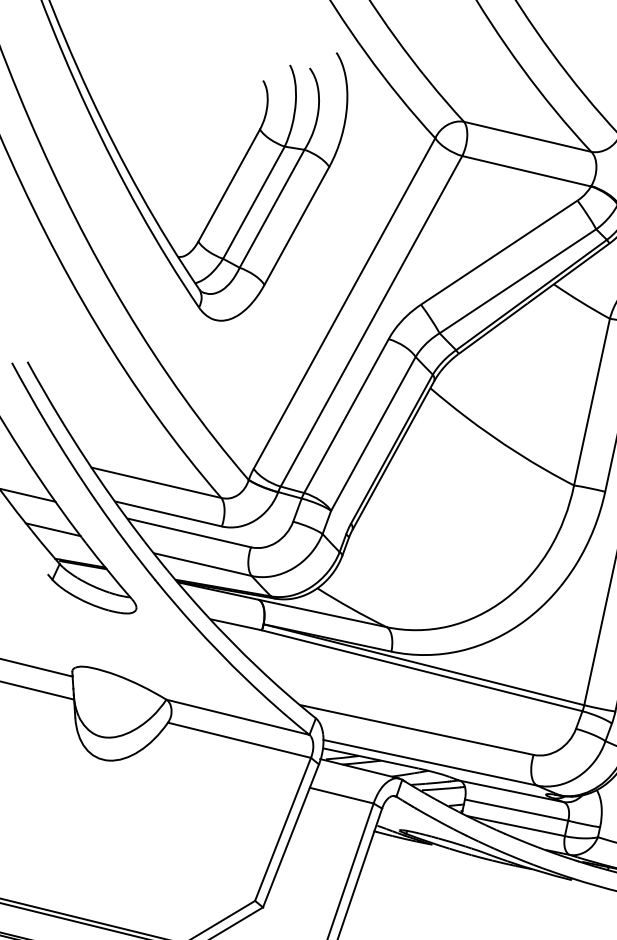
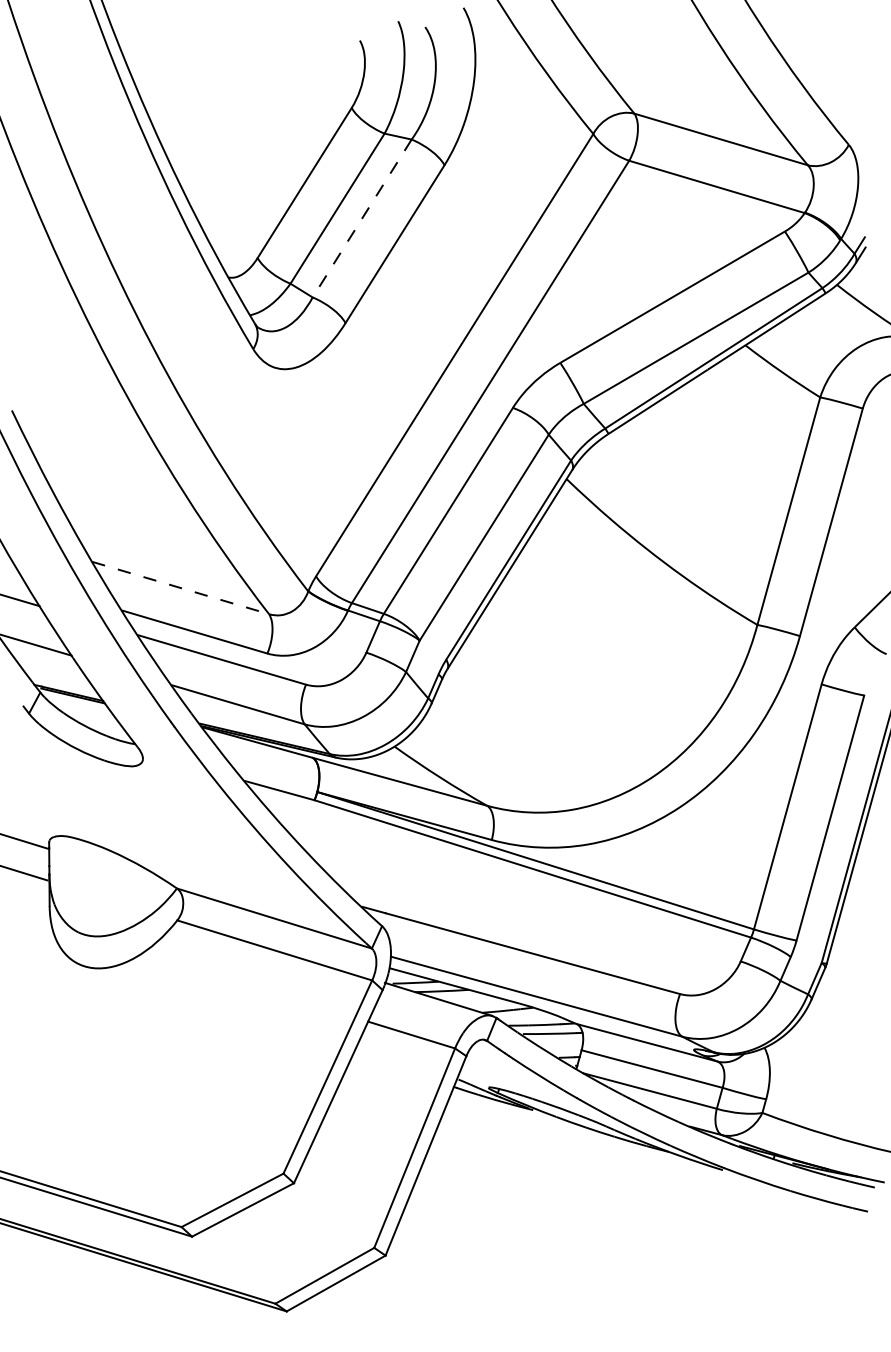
line: (271, 208) -> (361, 218), solid -> dashed
line: (157, 483) -> (181, 588), solid -> dashed

